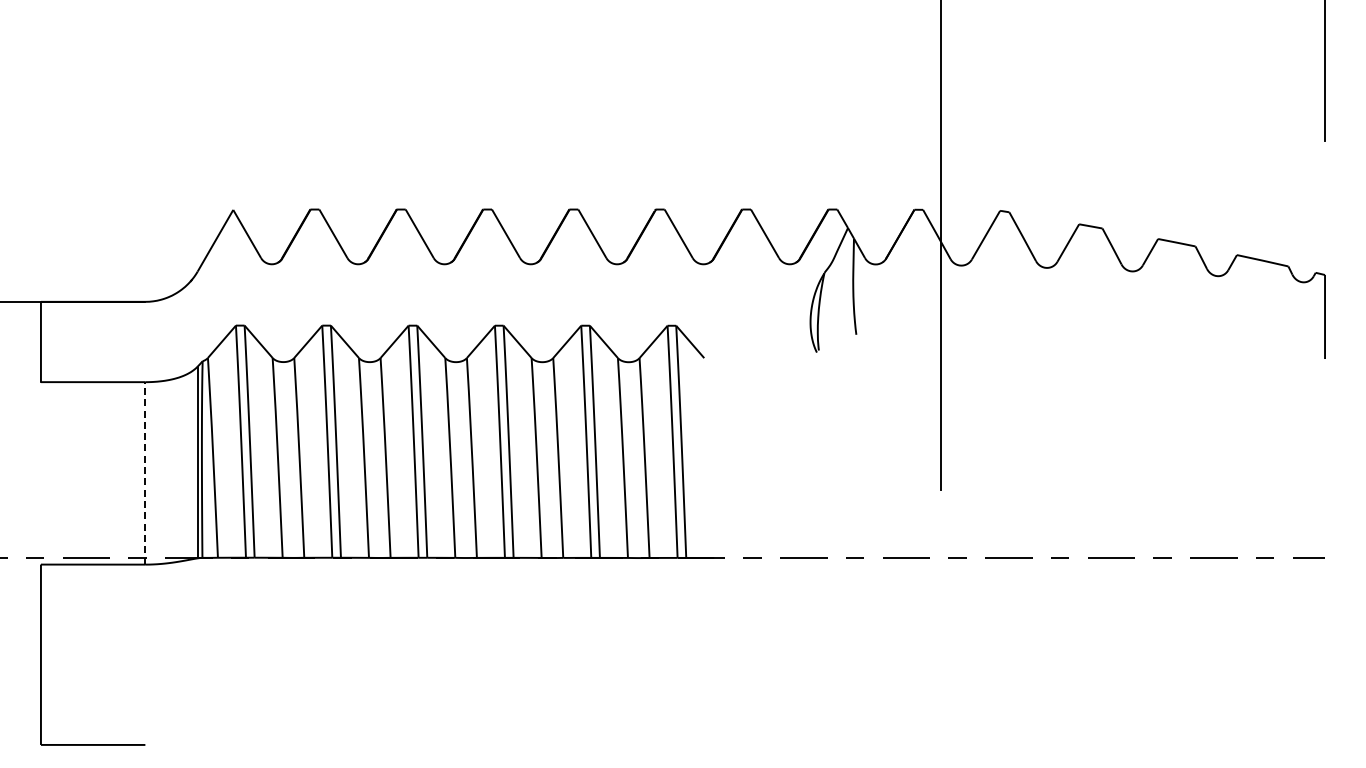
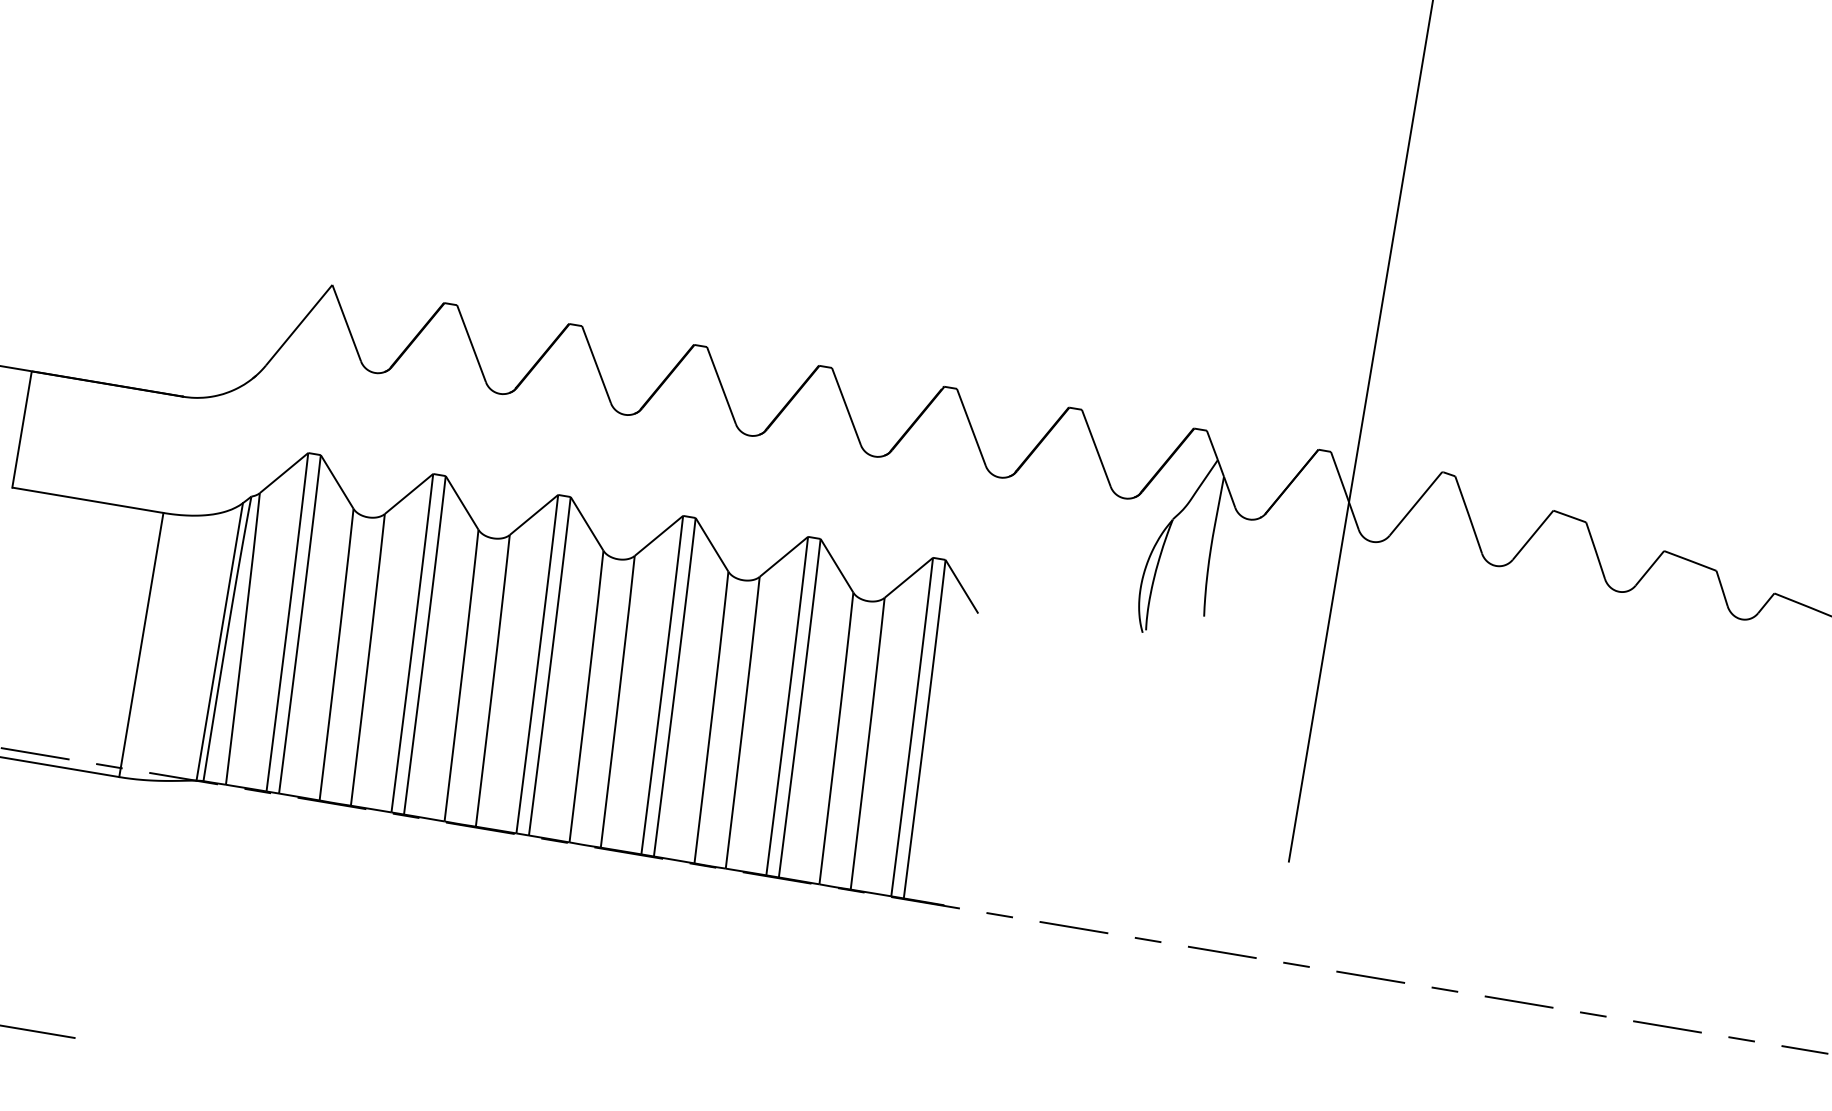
line: (145, 472) -> (141, 643), dashed -> solid

